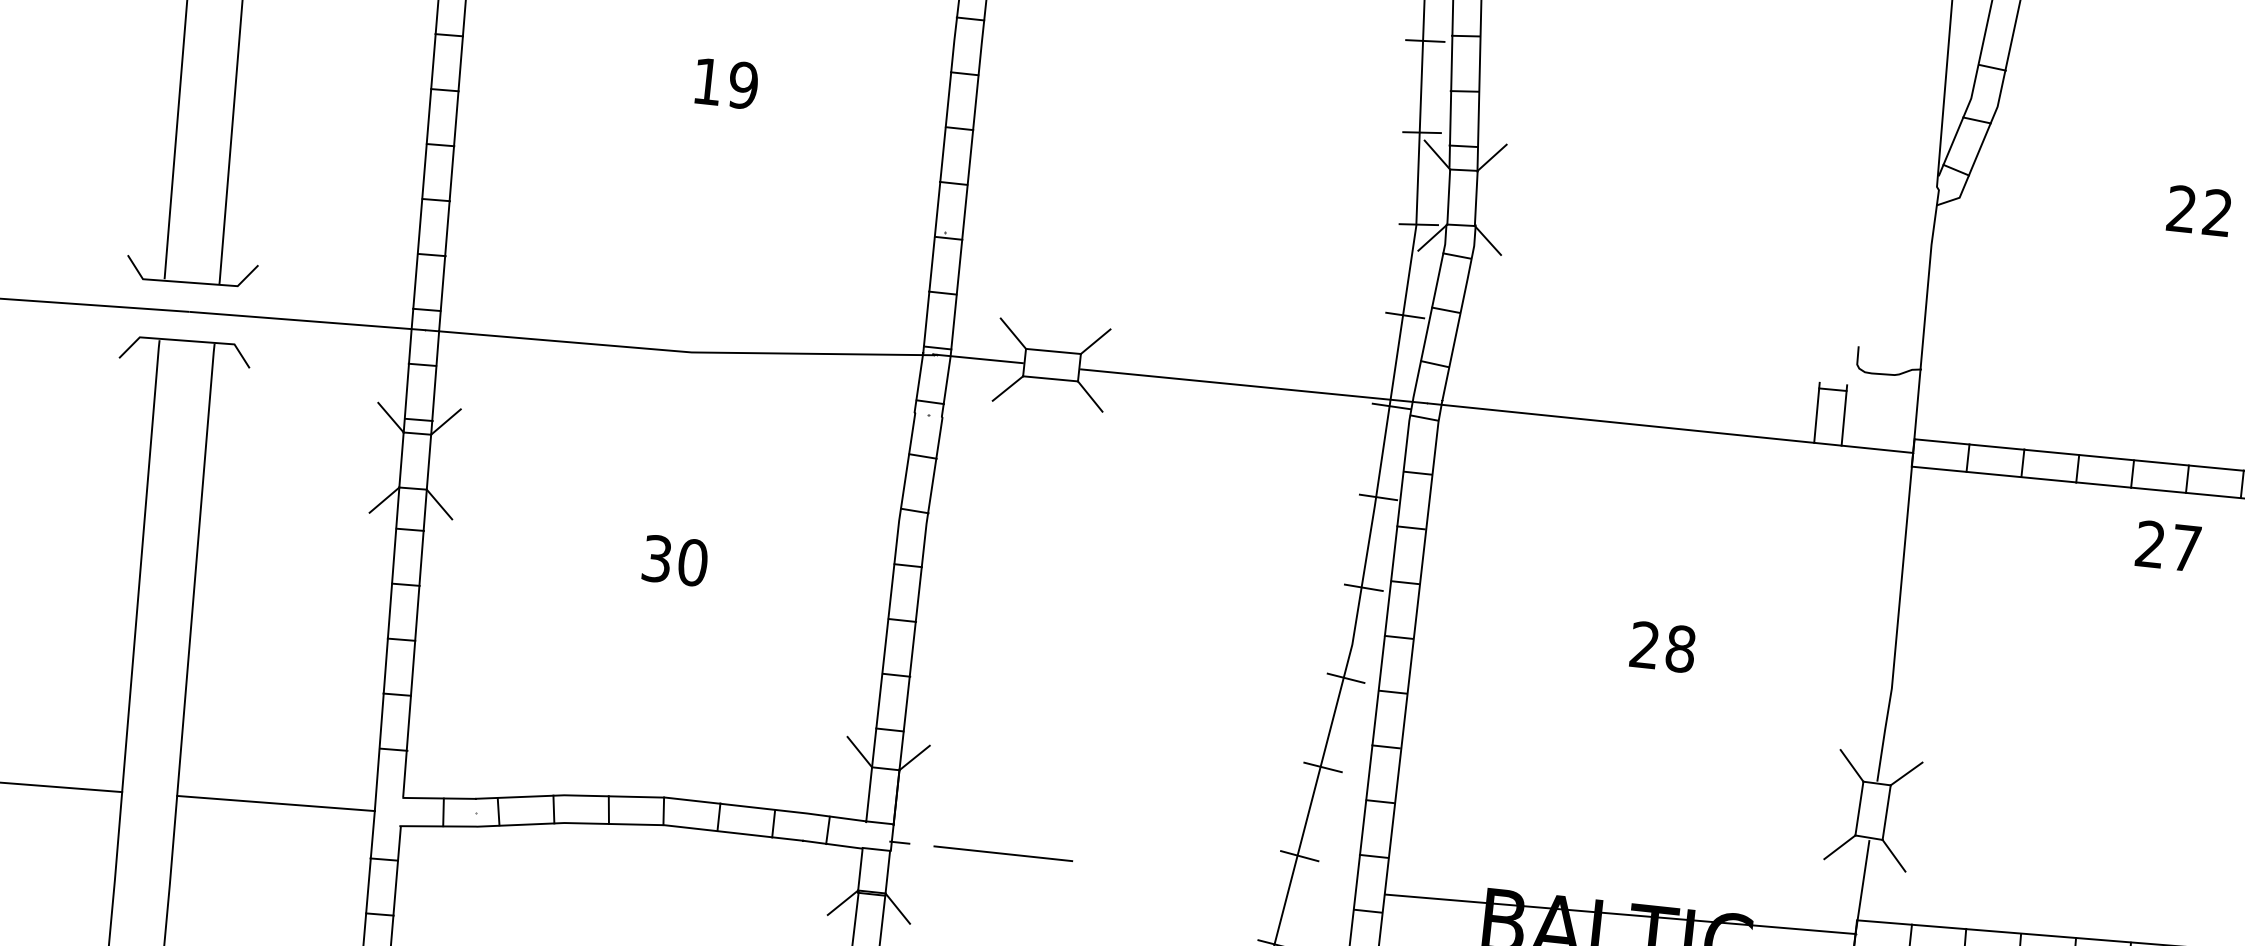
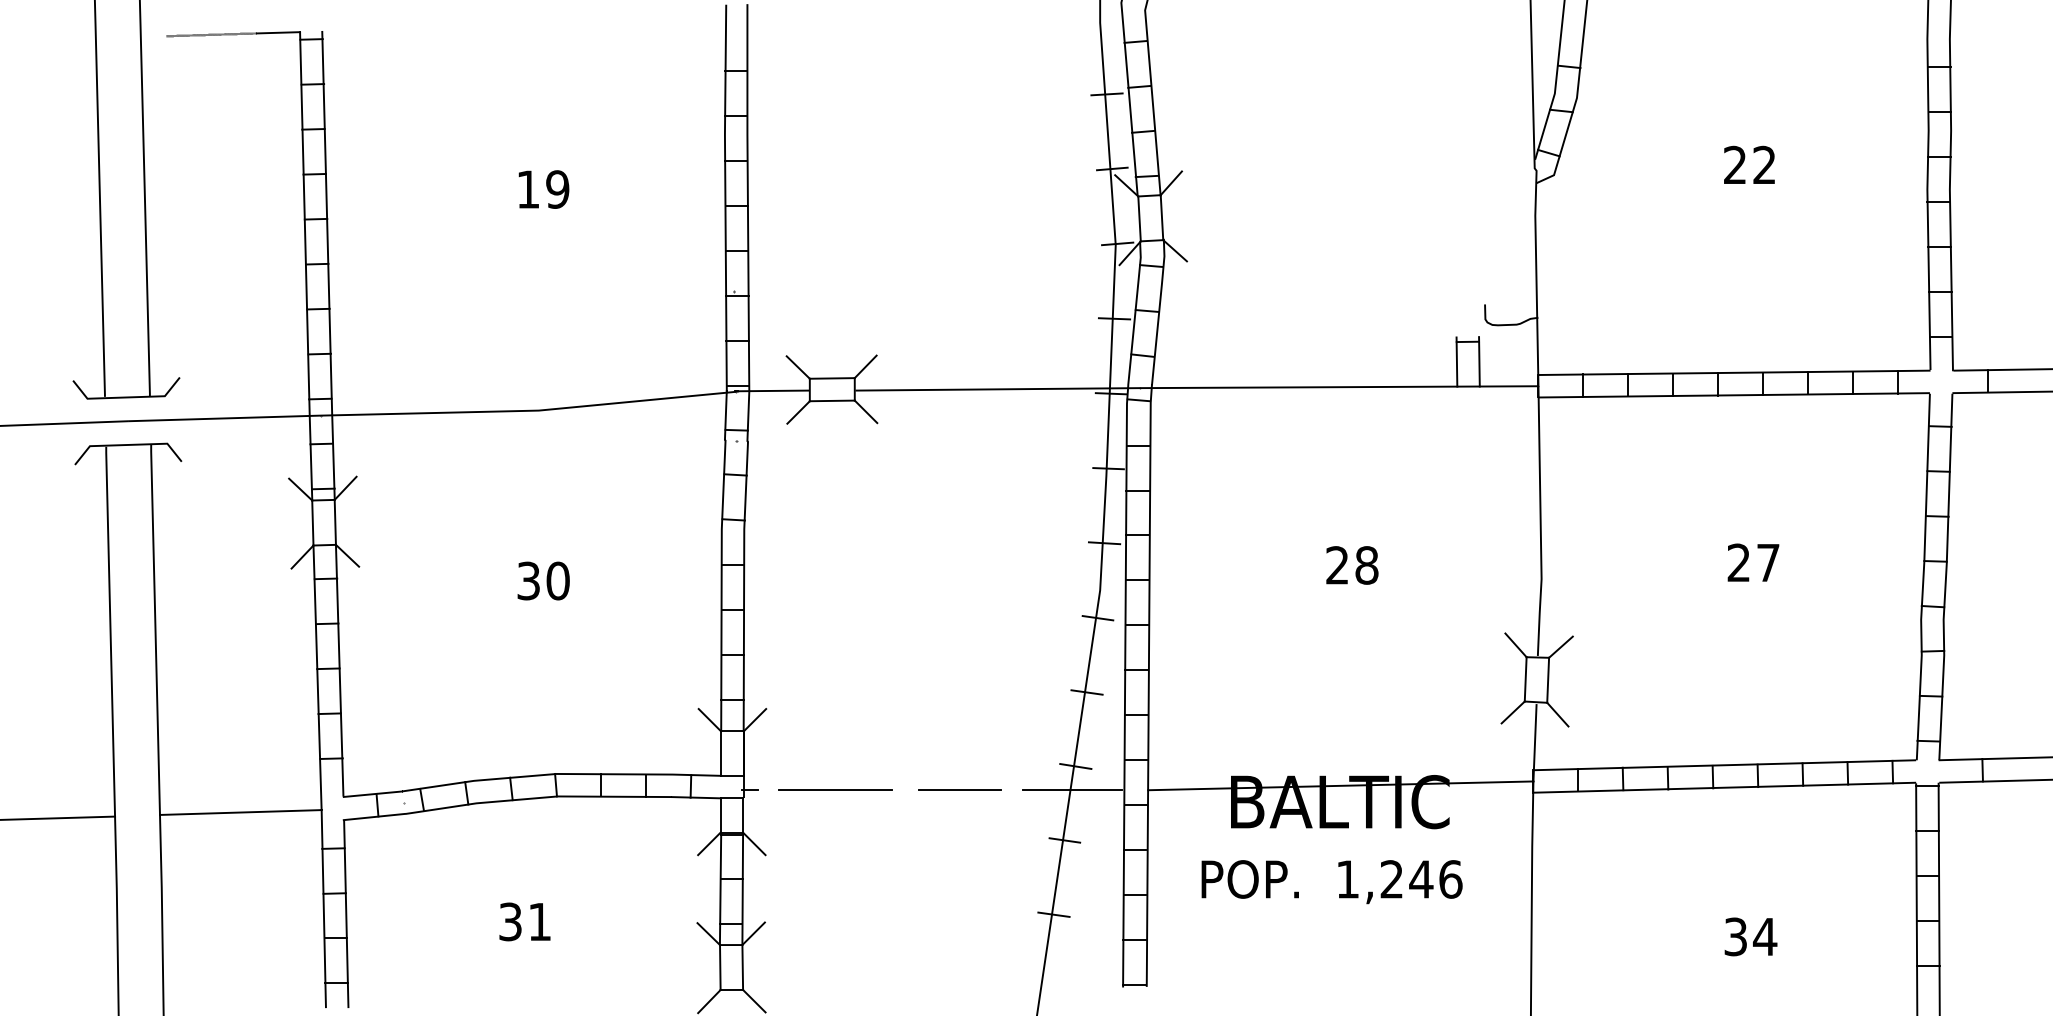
text: (2168, 545) -> (1753, 562), moved
line: (1156, 870) -> (960, 790), added
line: (1292, 884) -> (1072, 790), added

